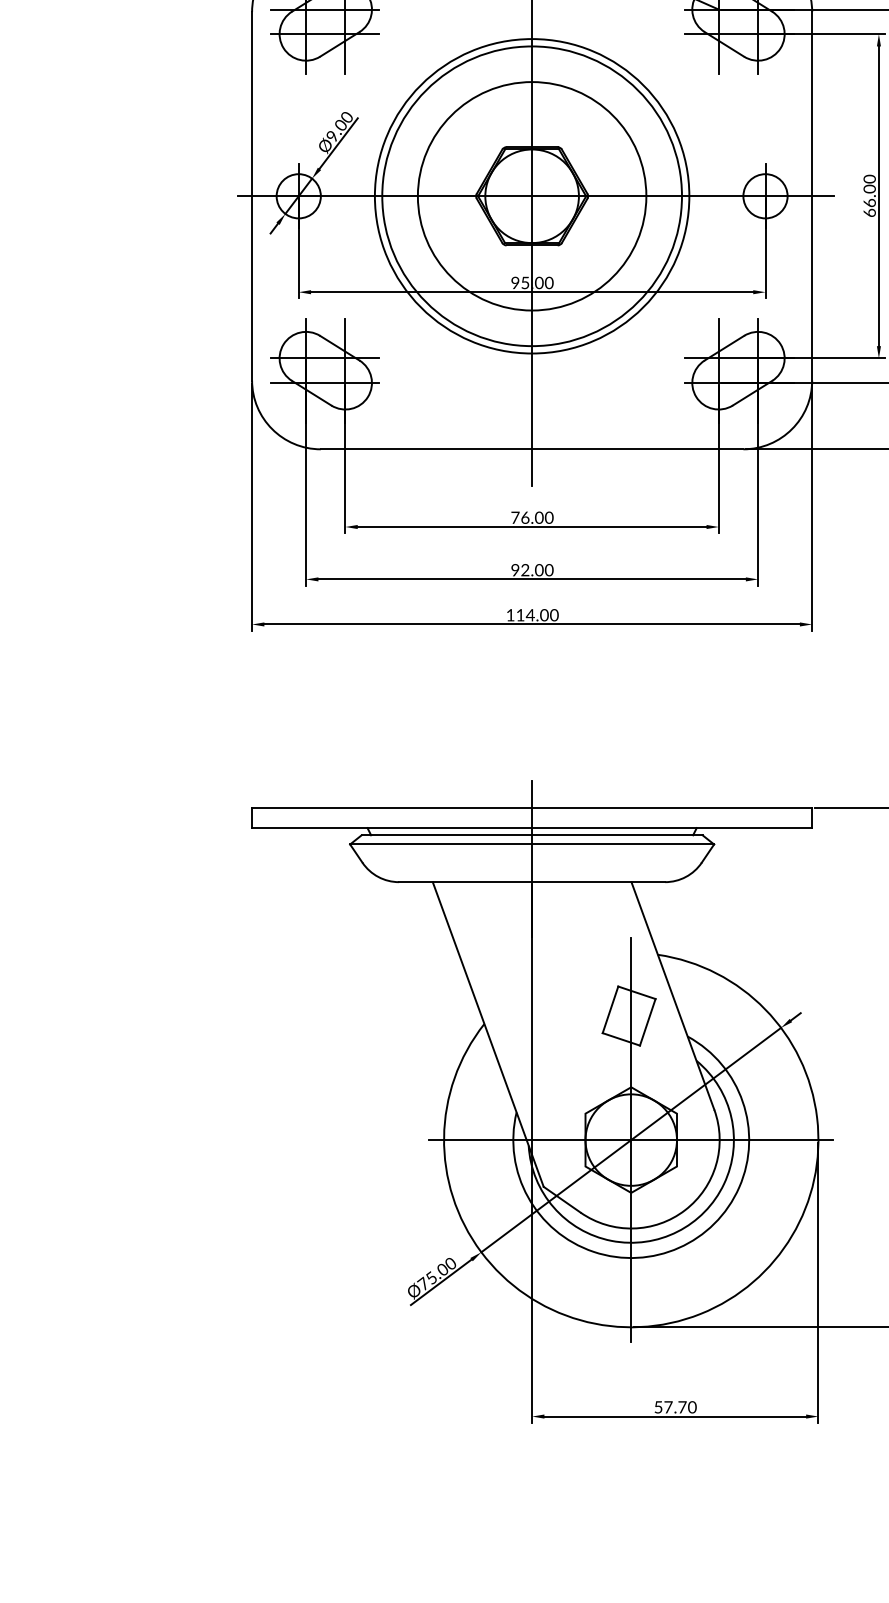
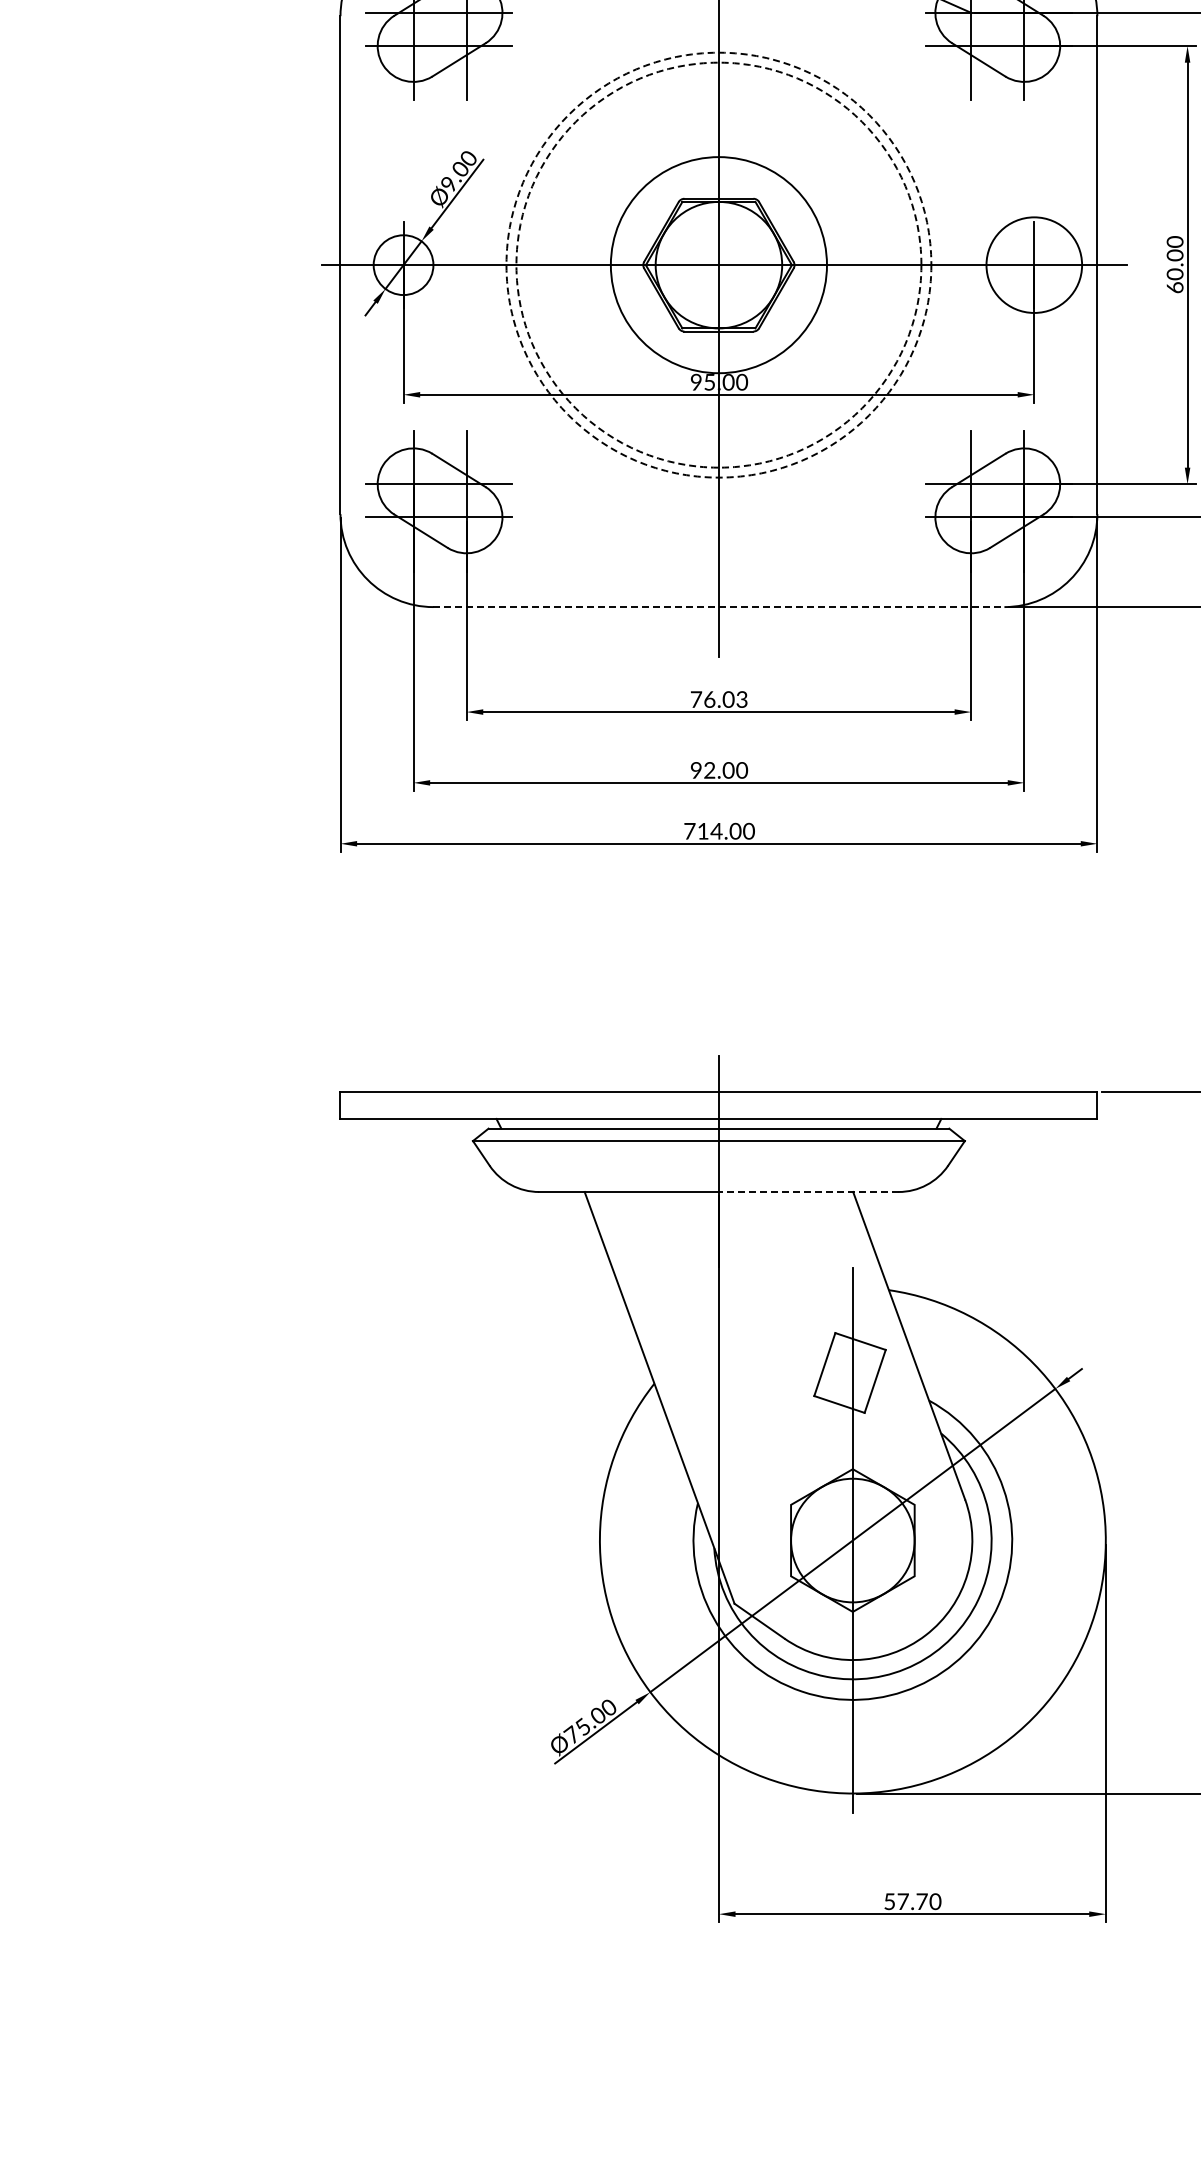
circle: (531, 195) -> (718, 264), size x0.7
circle: (531, 195) -> (718, 264), solid -> dashed
circle: (531, 195) -> (718, 264), solid -> dashed
circle: (765, 196) -> (1034, 265), size x1.6
text: (869, 203) -> (1174, 274), 66.00 -> 60.00
line: (532, 449) -> (719, 607), solid -> dashed
text: (549, 517) -> (742, 699), 76.00 -> 76.03
text: (510, 615) -> (689, 831), 114.00 -> 714.00
line: (598, 882) -> (808, 1192), solid -> dashed
line: (630, 1140) -> (852, 1540), removed

